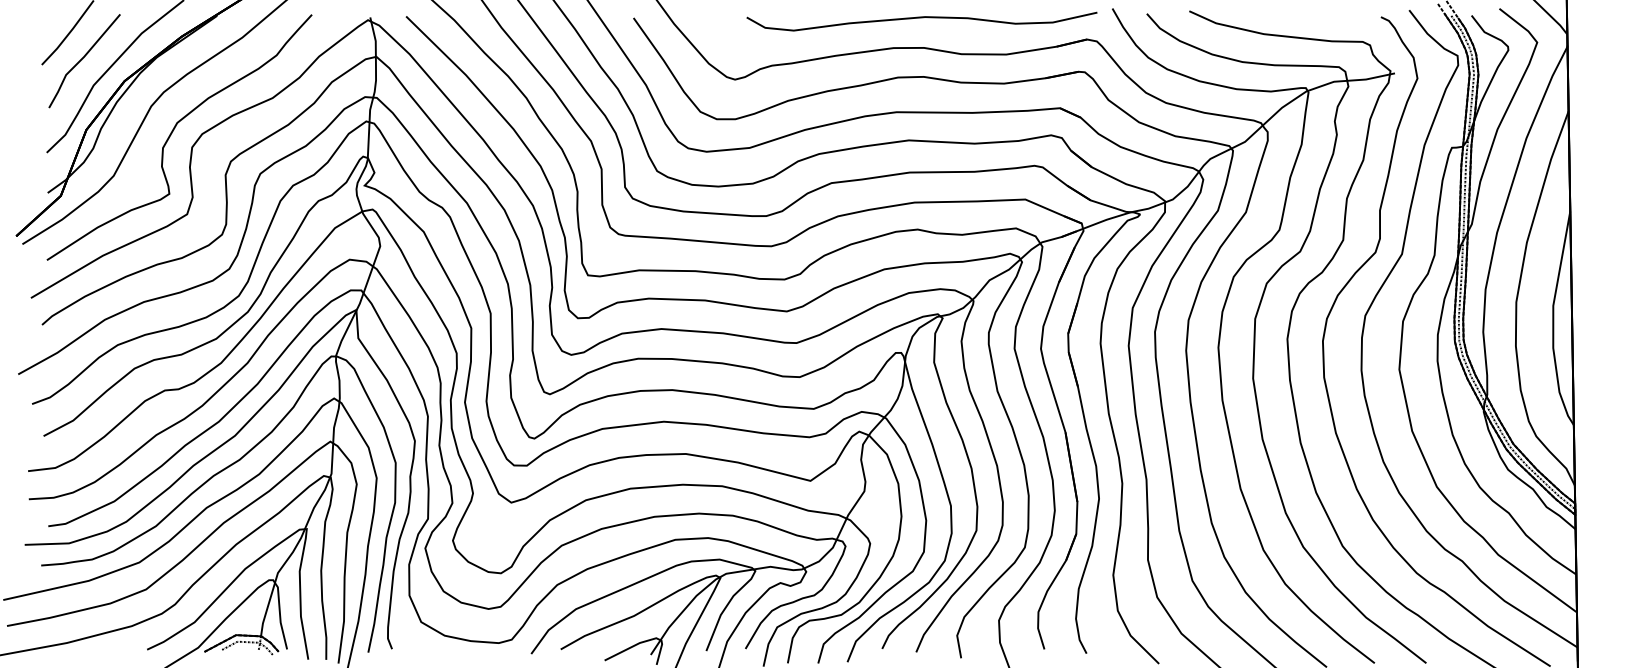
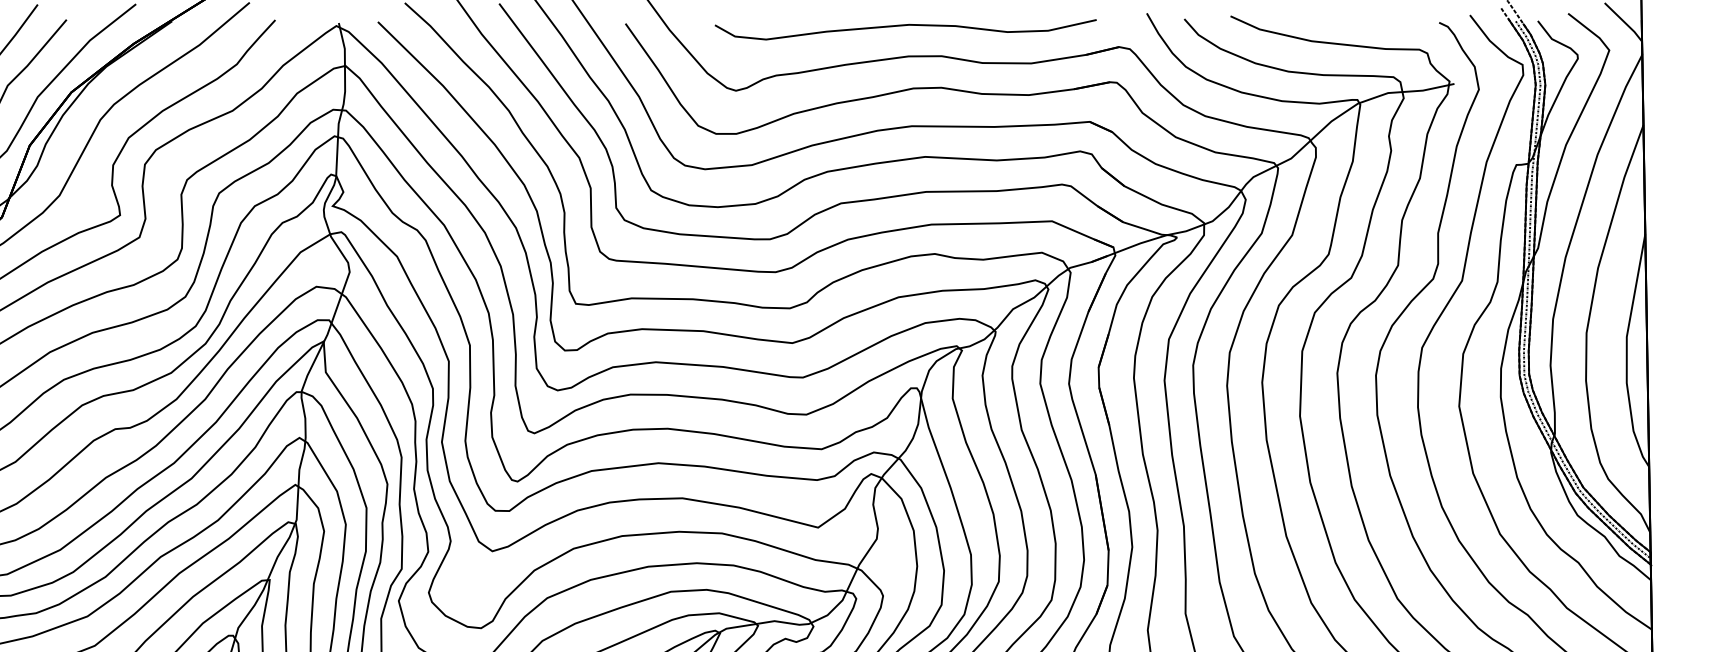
part: (921, 21) -> (905, 29), moved

